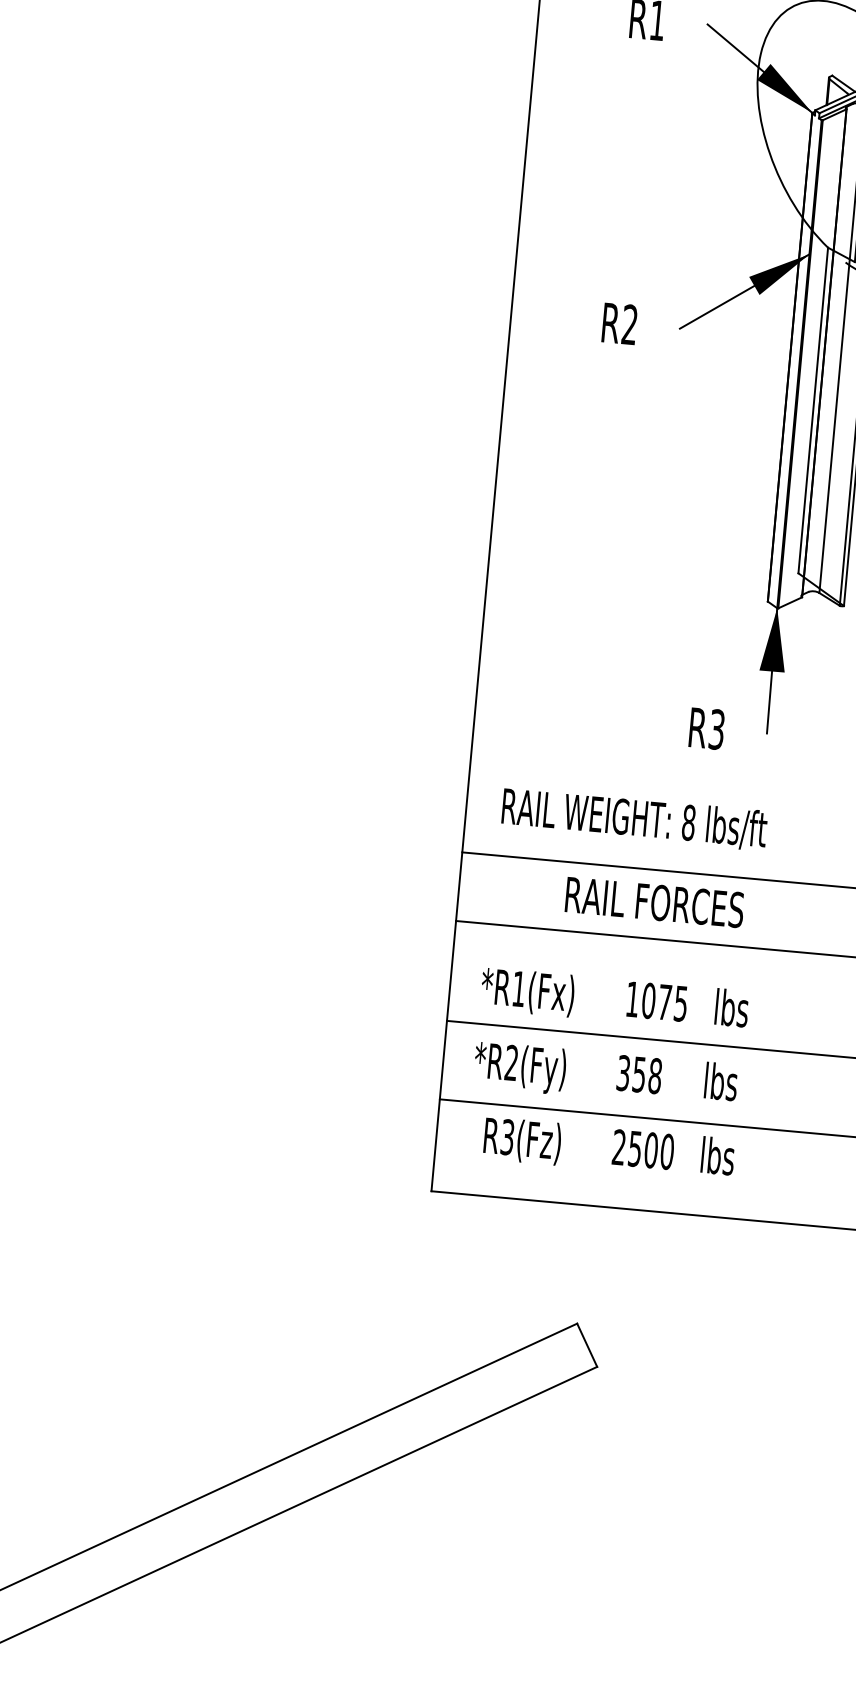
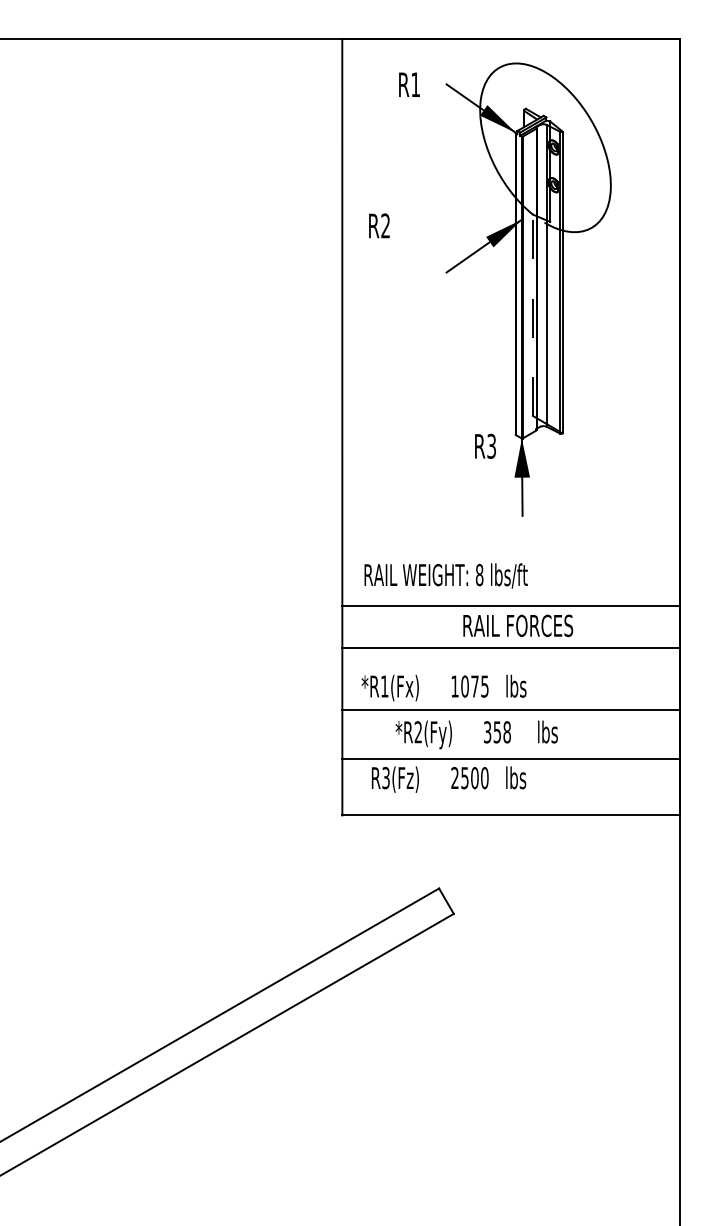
text: (619, 323) -> (379, 225), moved
line: (812, 410) -> (532, 315), solid -> dashed
text: (707, 727) -> (485, 445), moved
text: (655, 901) -> (518, 625), moved
text: (605, 1075) -> (476, 734), moved

